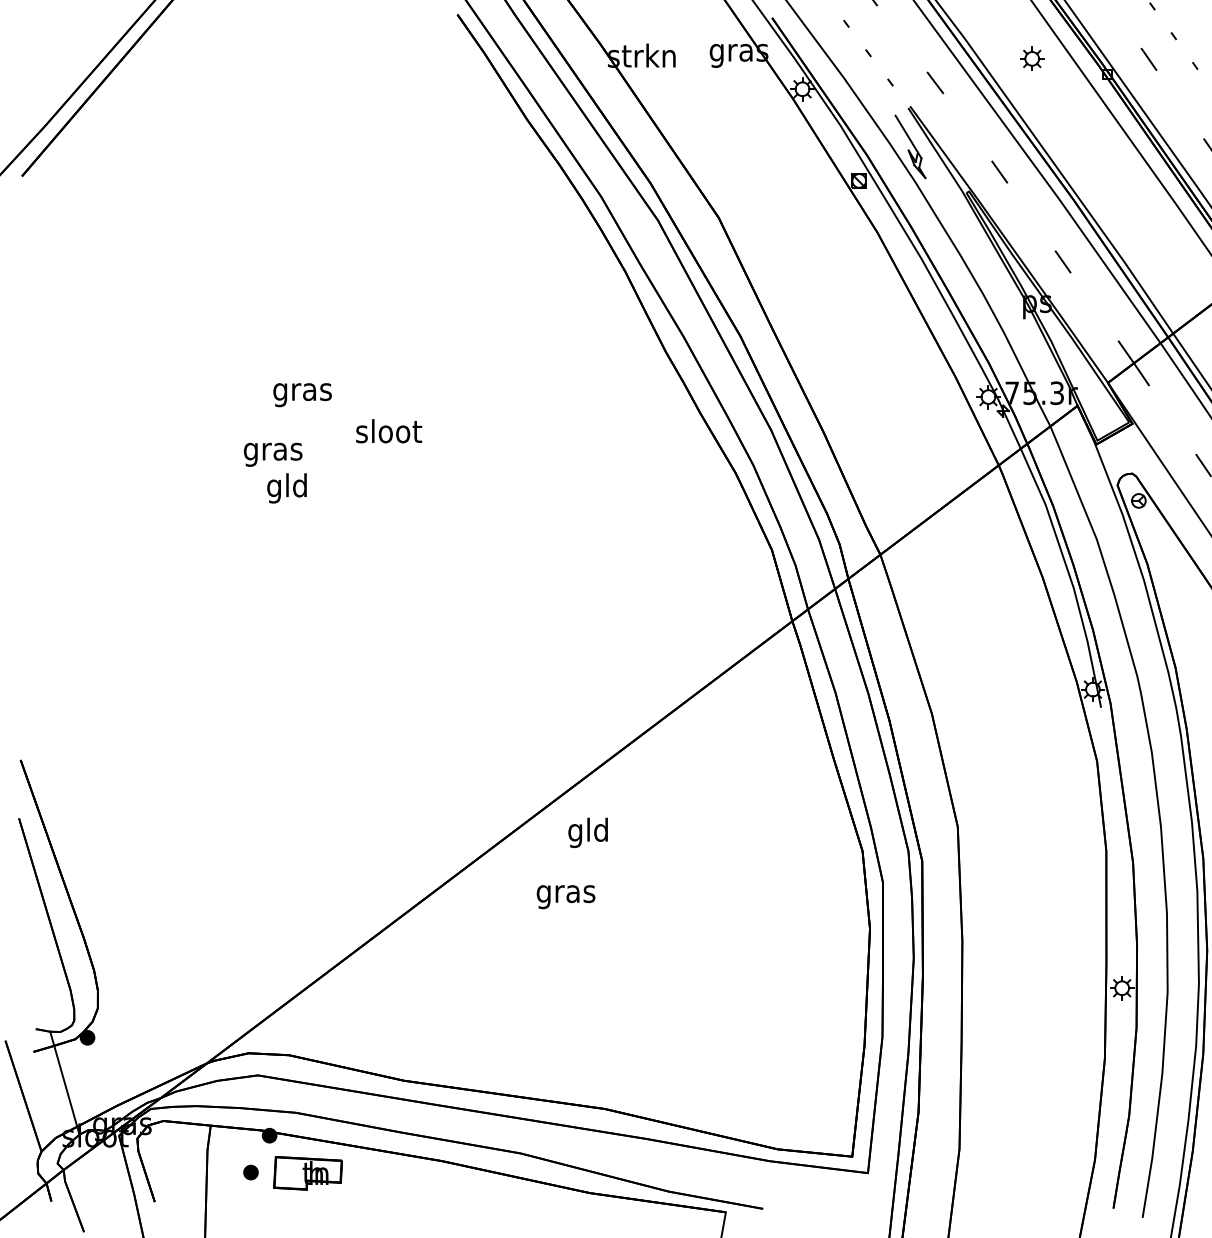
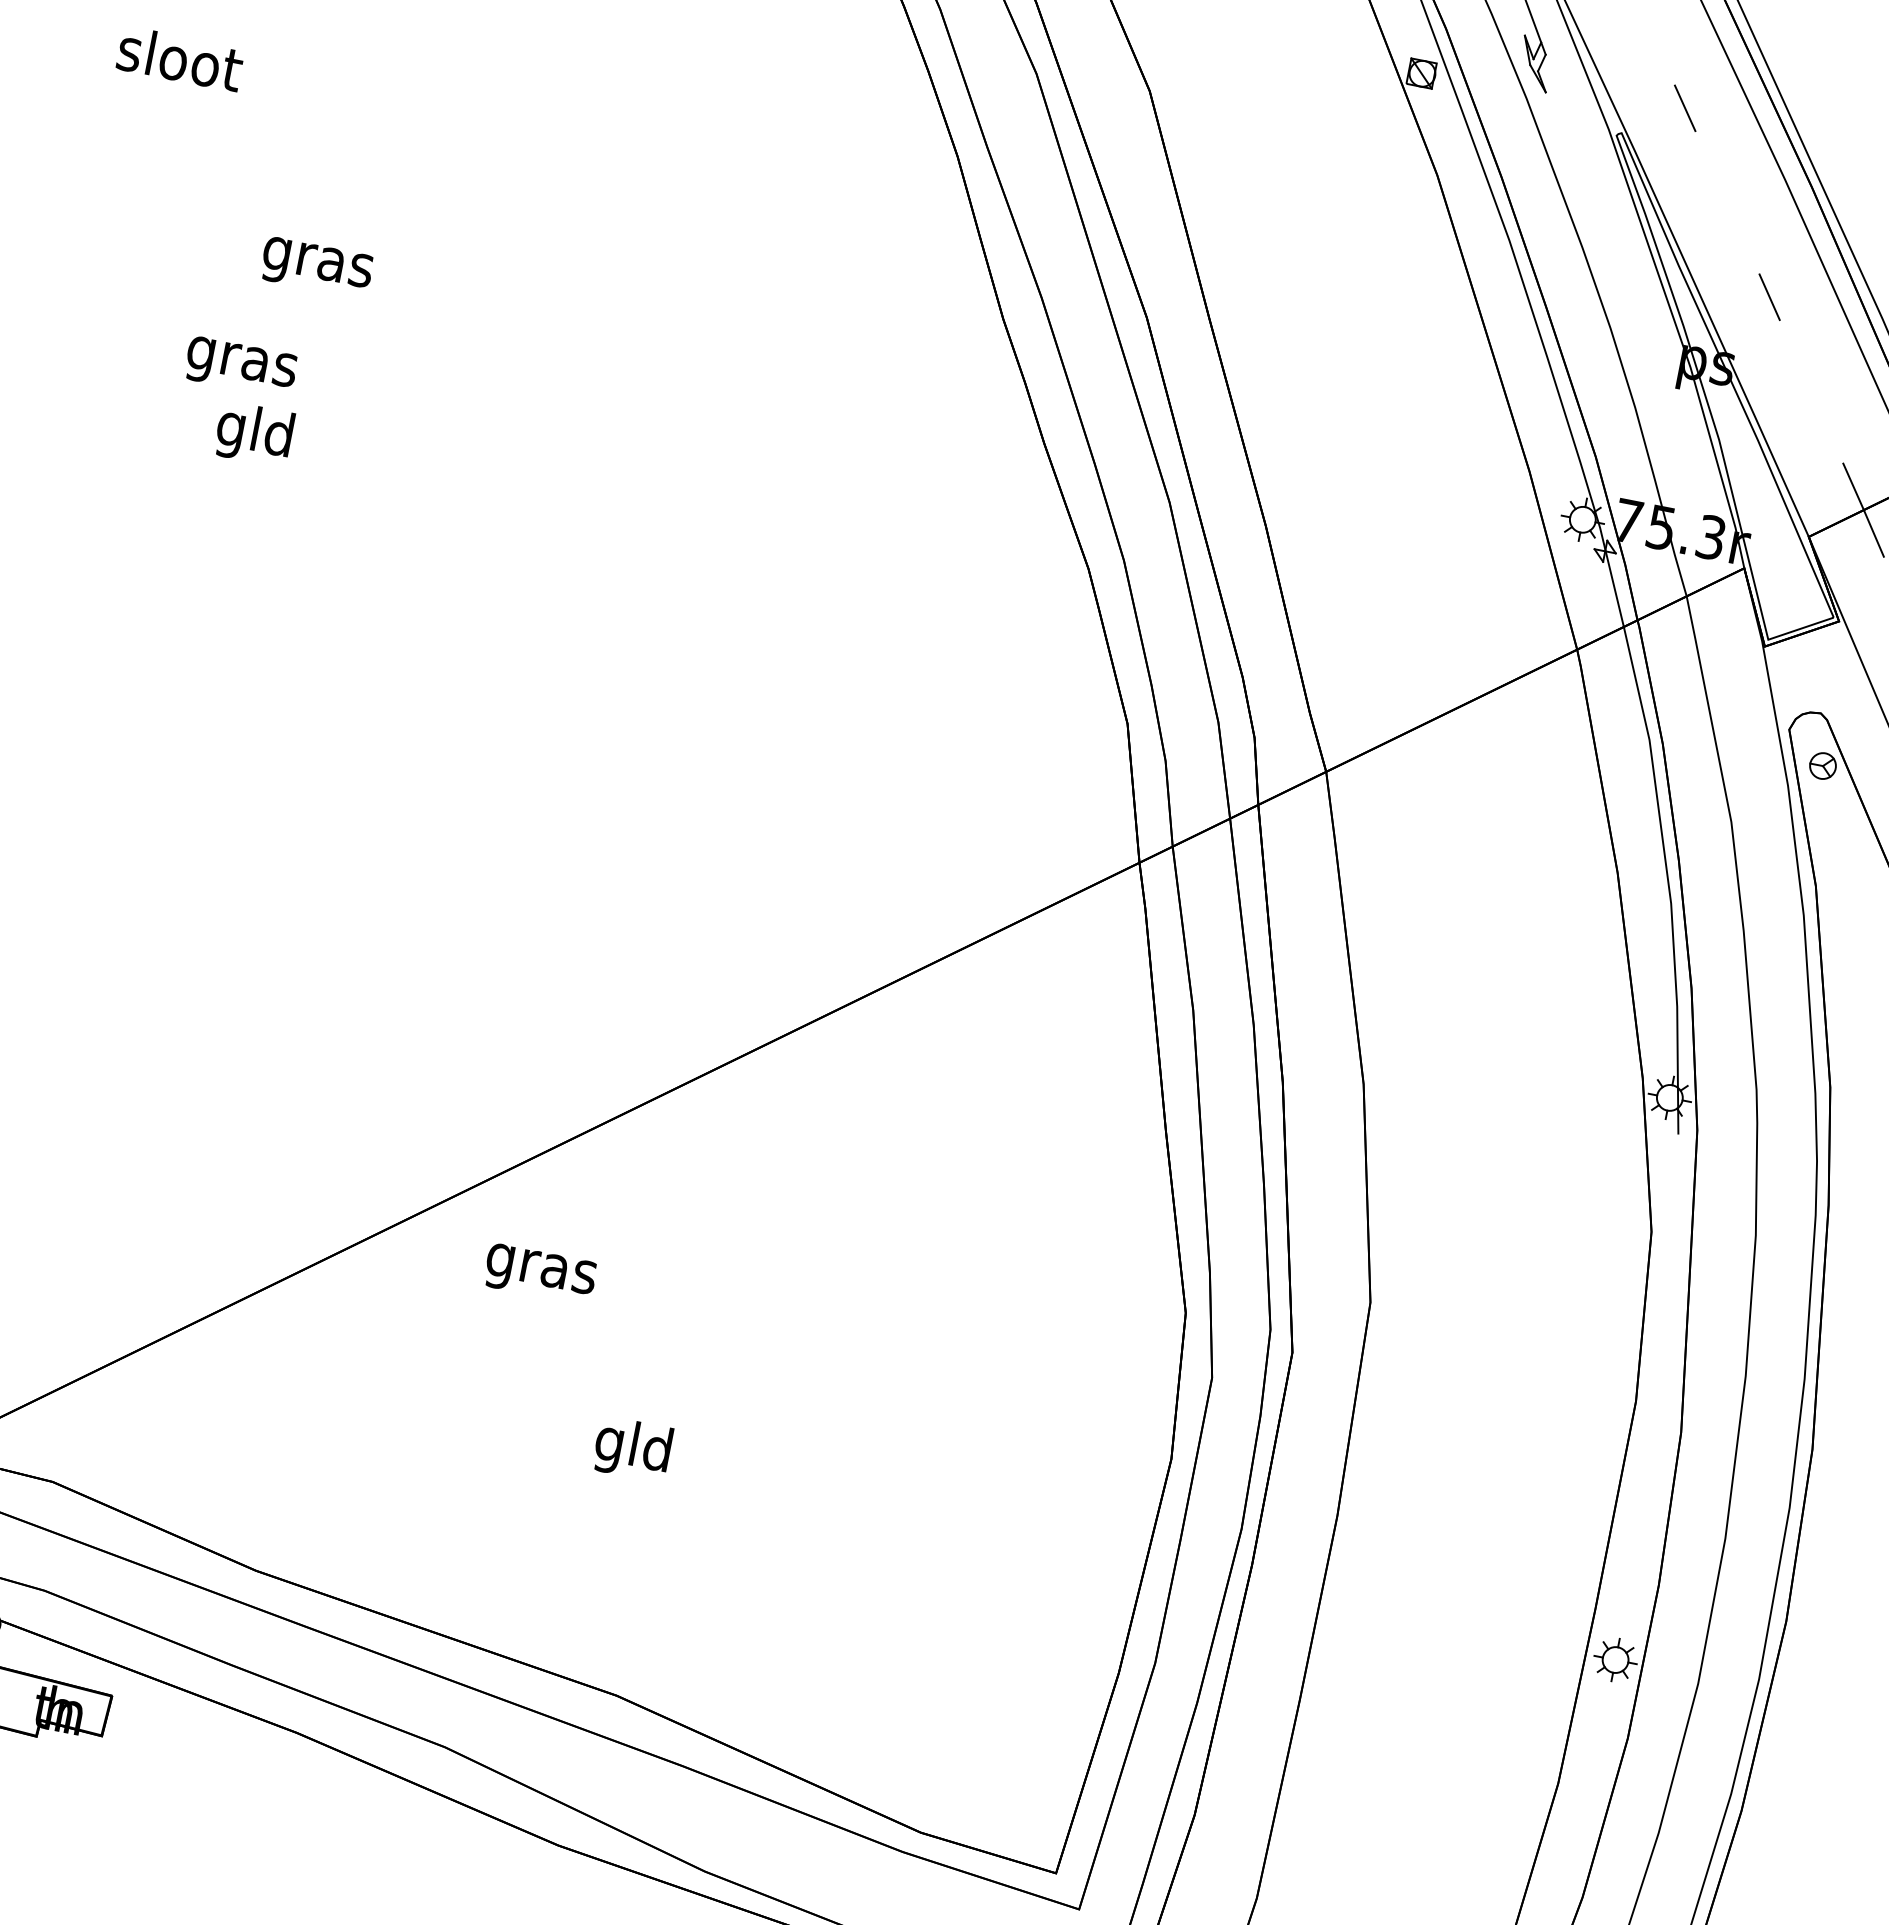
text: (389, 431) -> (181, 59), moved
text: (587, 832) -> (631, 1448), moved
text: (565, 897) -> (539, 1274), moved

